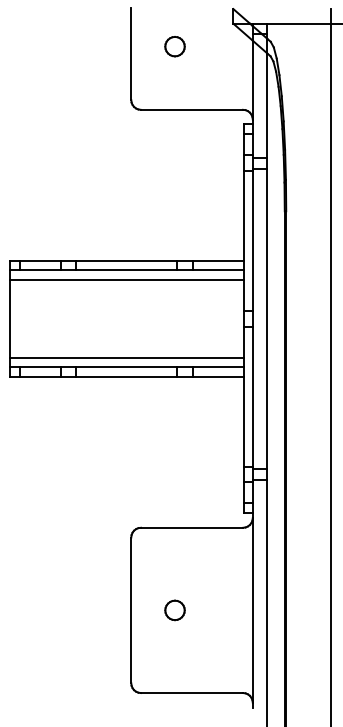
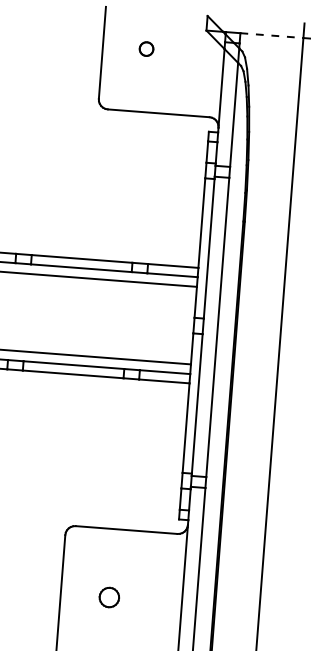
line: (298, 23) -> (271, 35), solid -> dashed
part: (174, 46) -> (146, 48), size x0.7
part: (174, 610) -> (108, 597), moved

